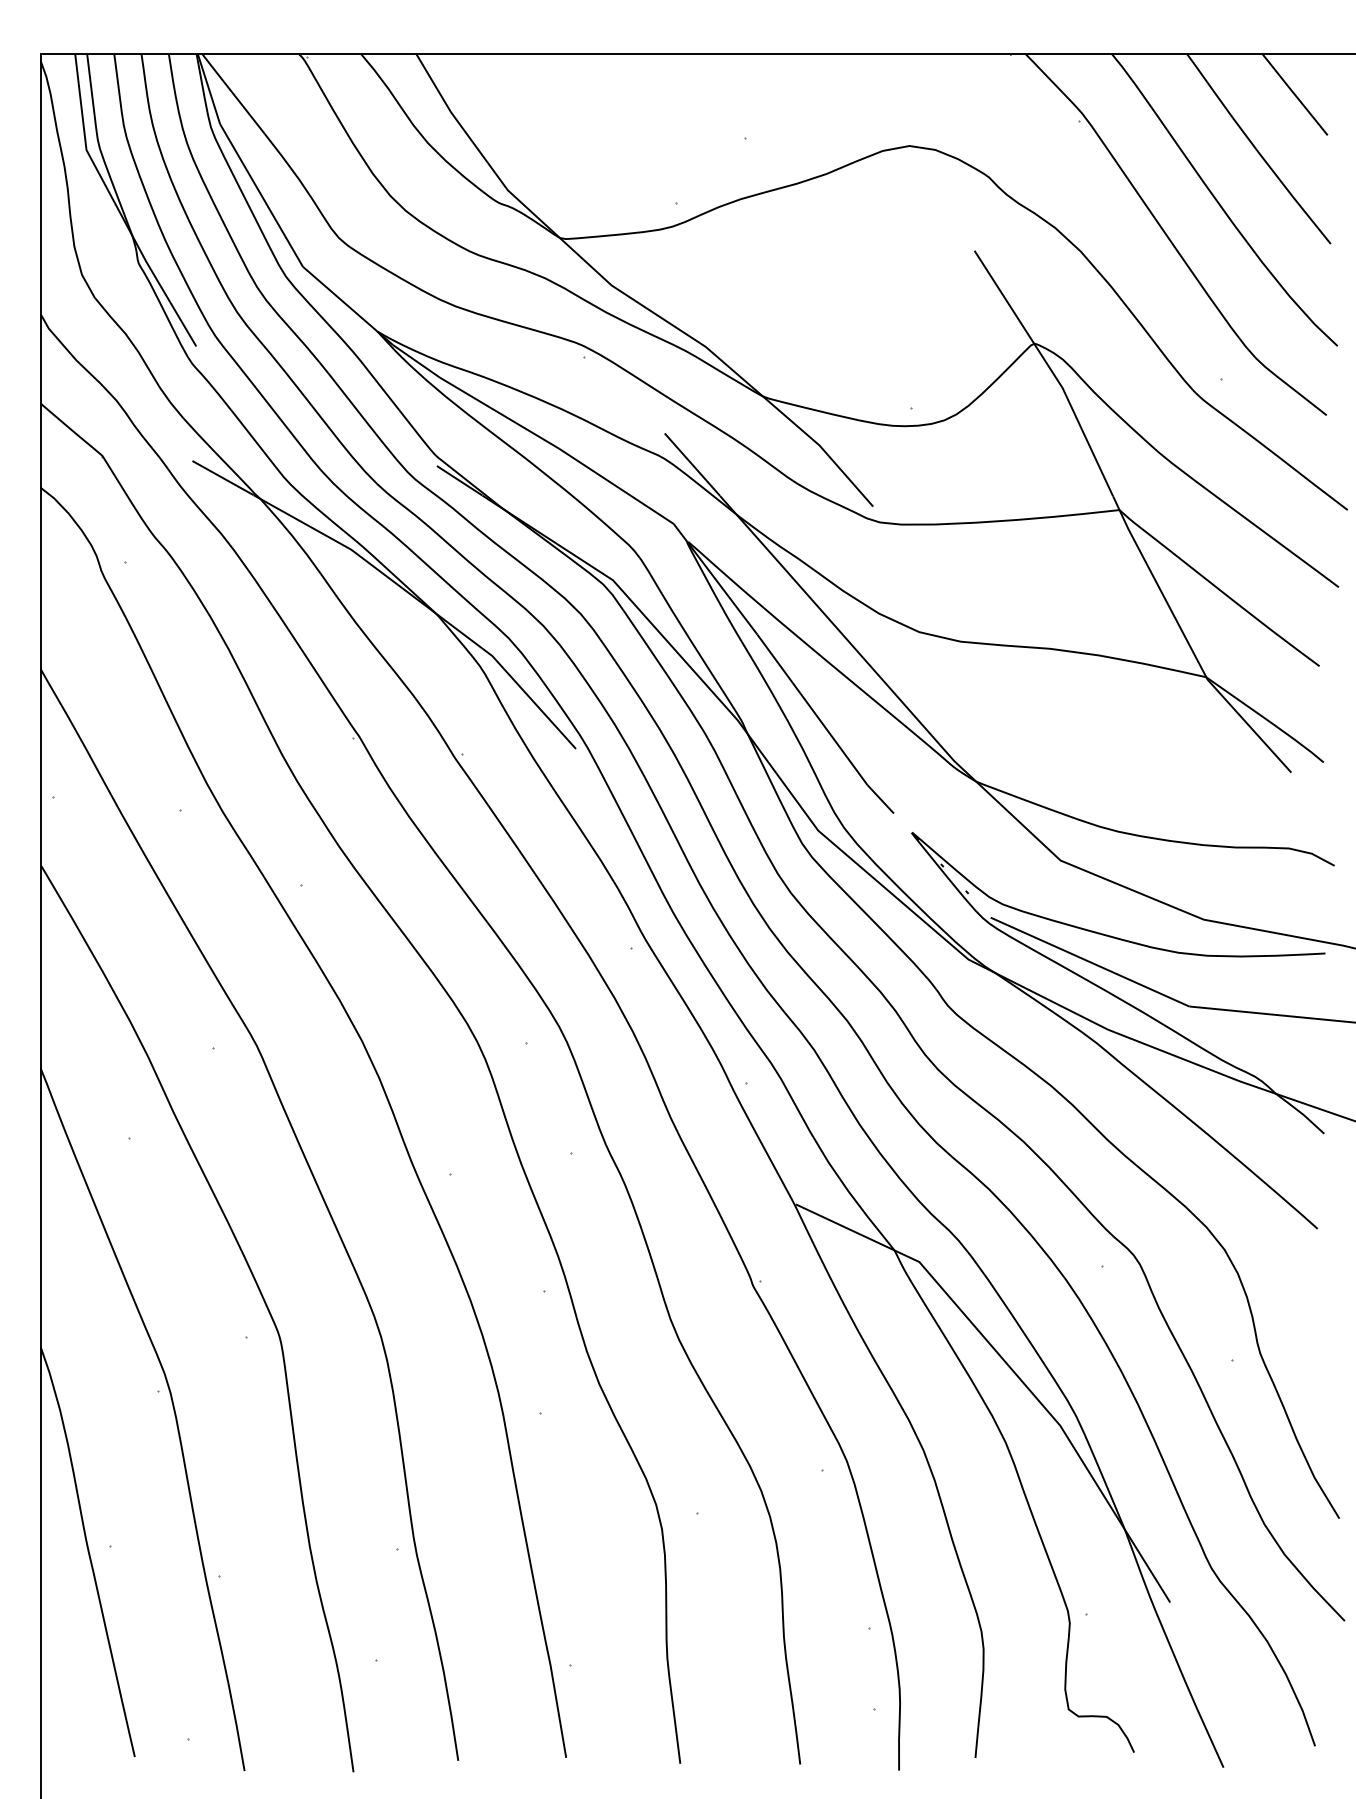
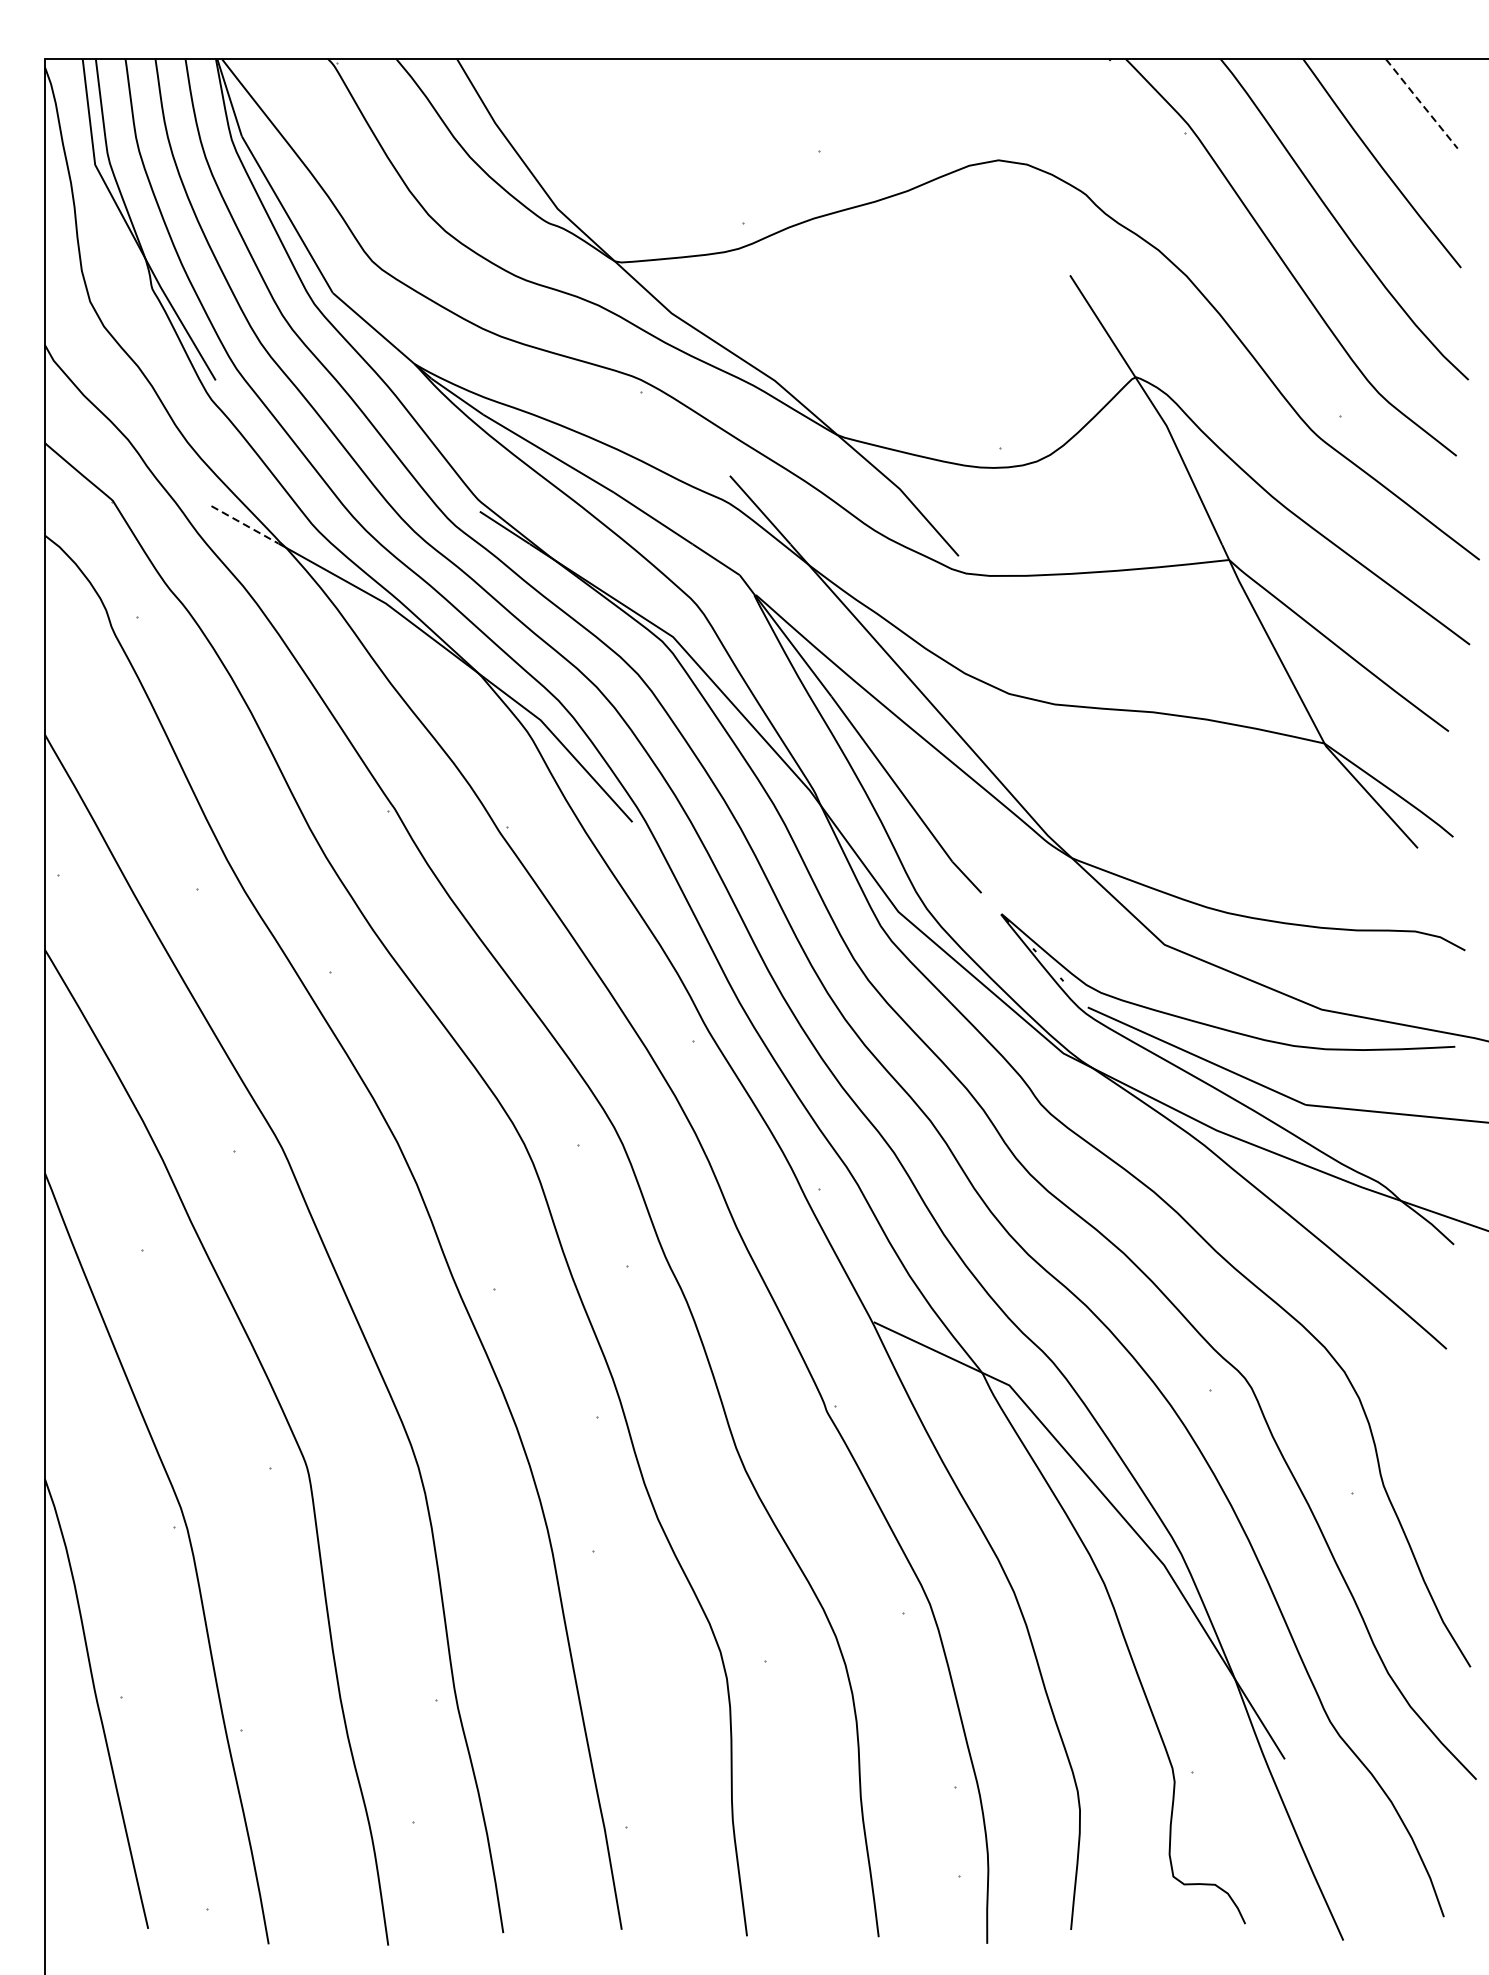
line: (1294, 94) -> (1421, 103), solid -> dashed
line: (223, 478) -> (245, 525), solid -> dashed

